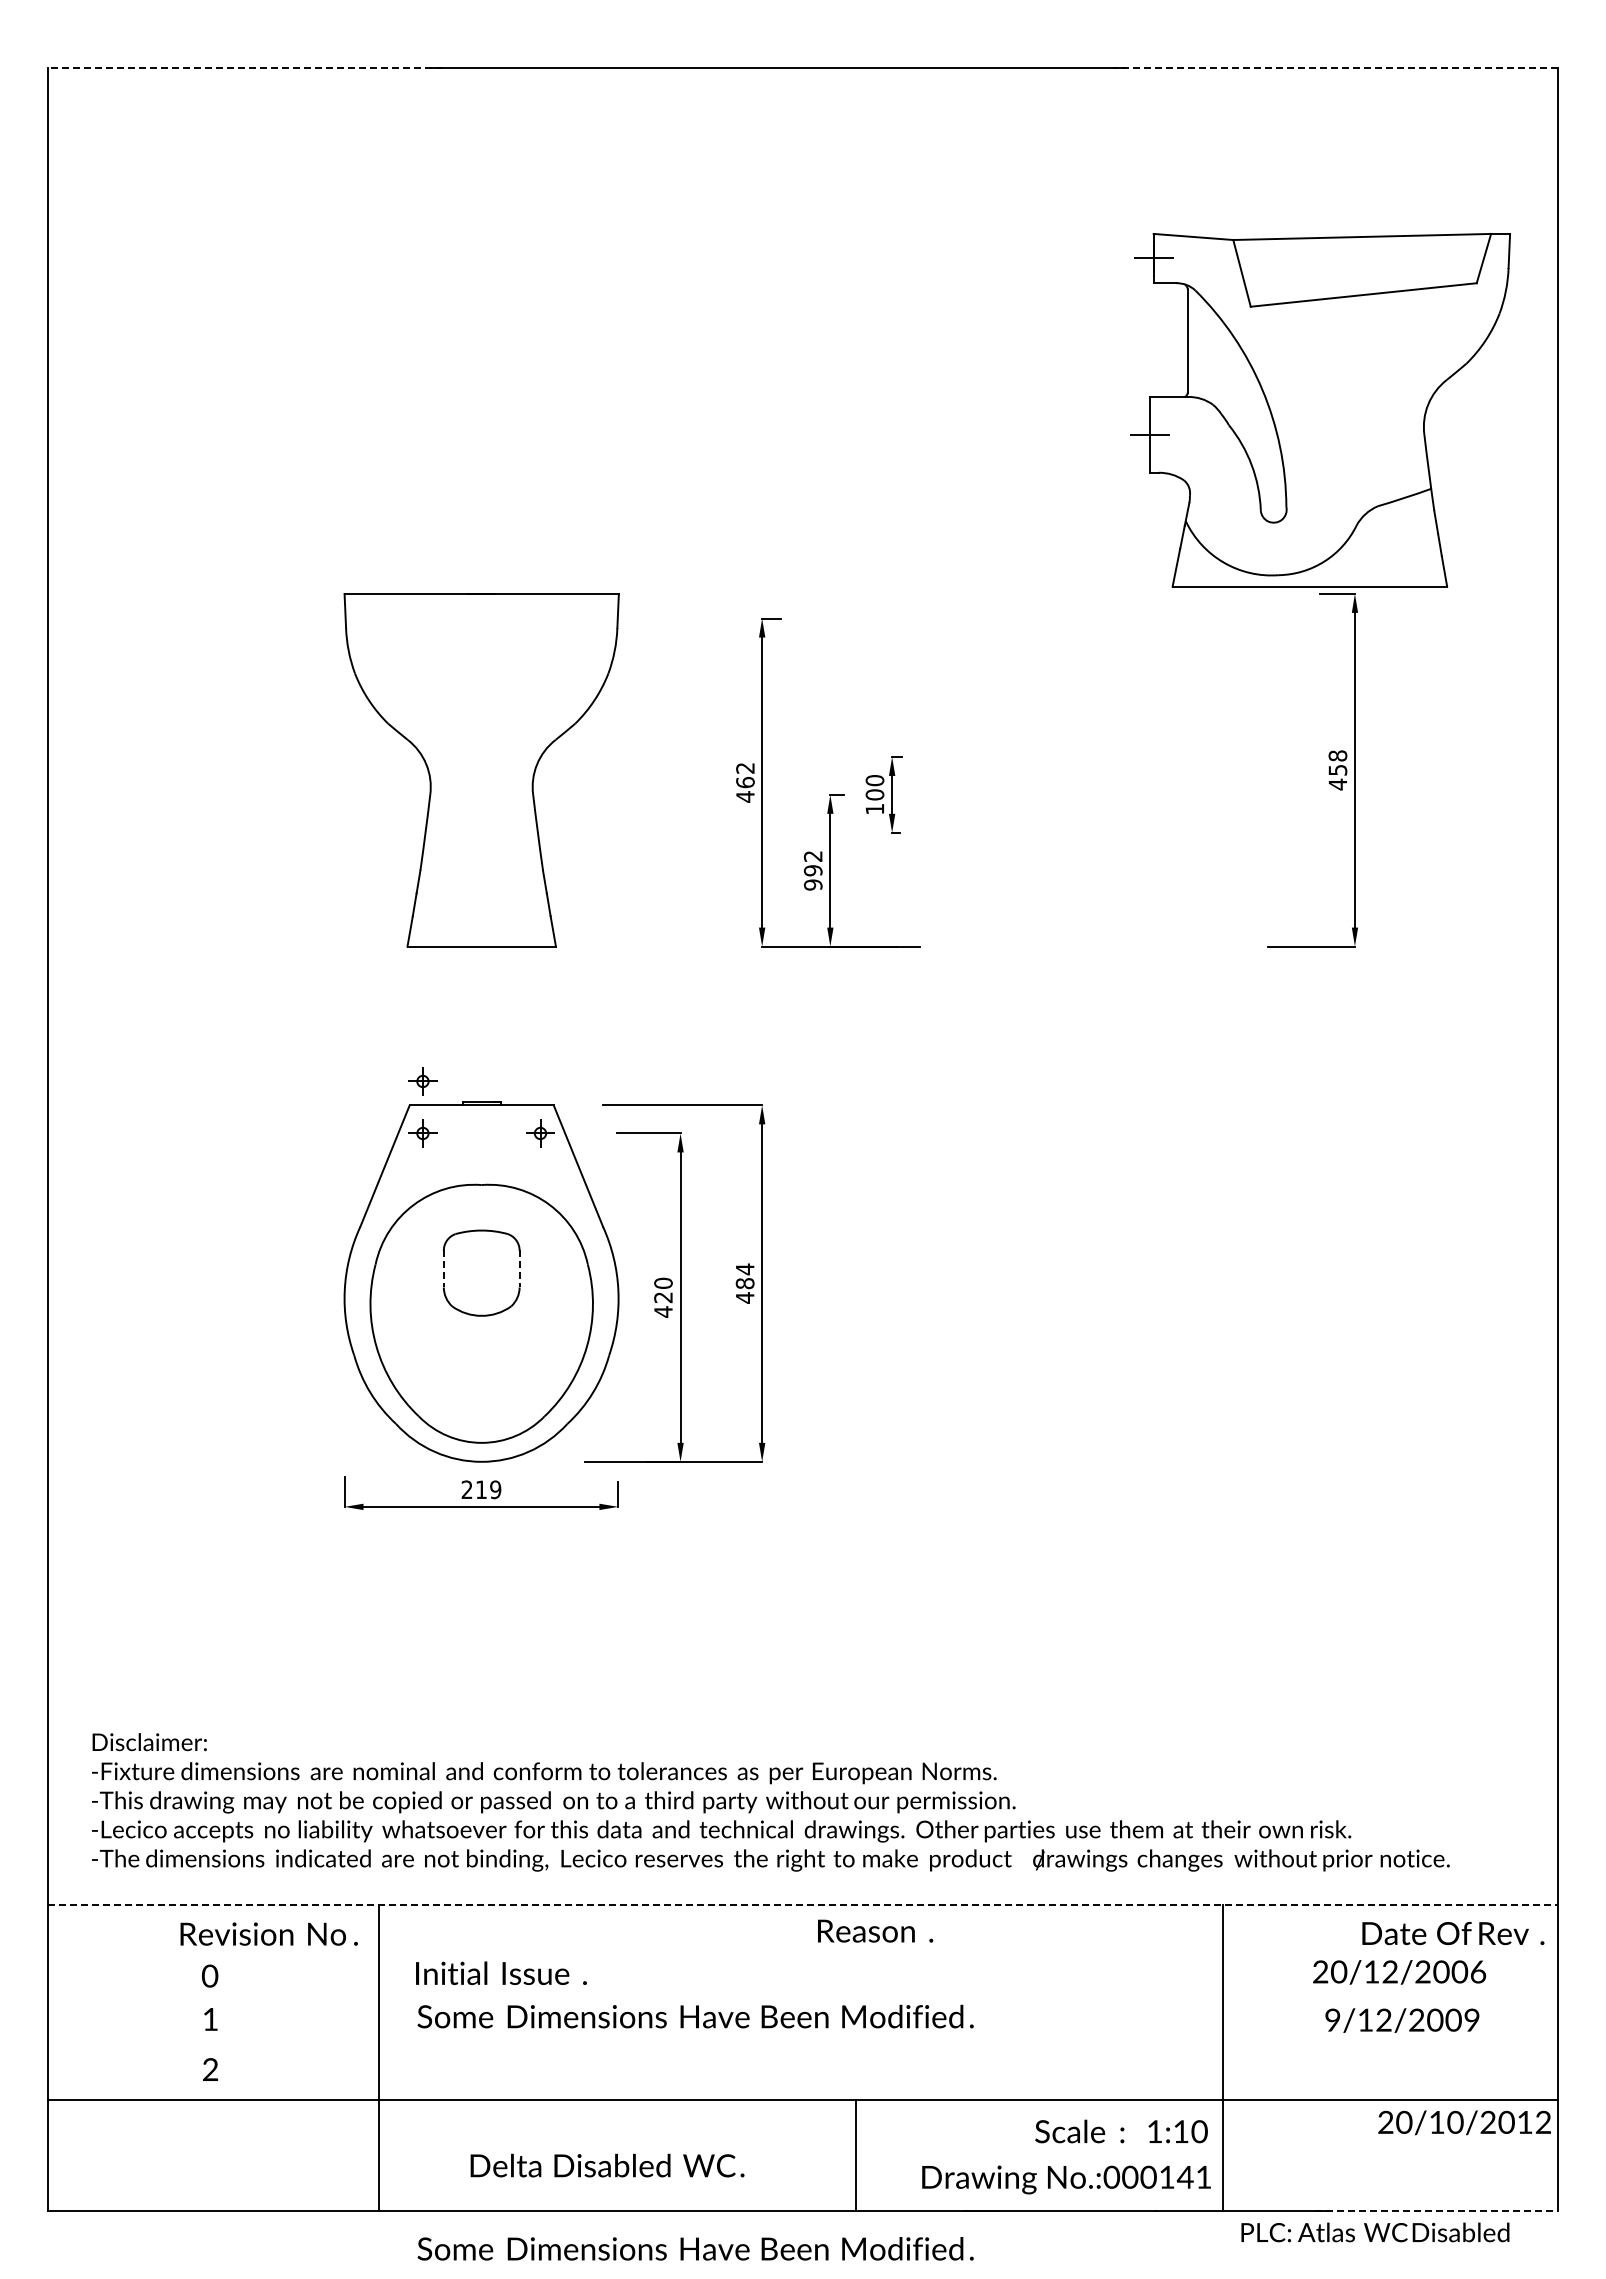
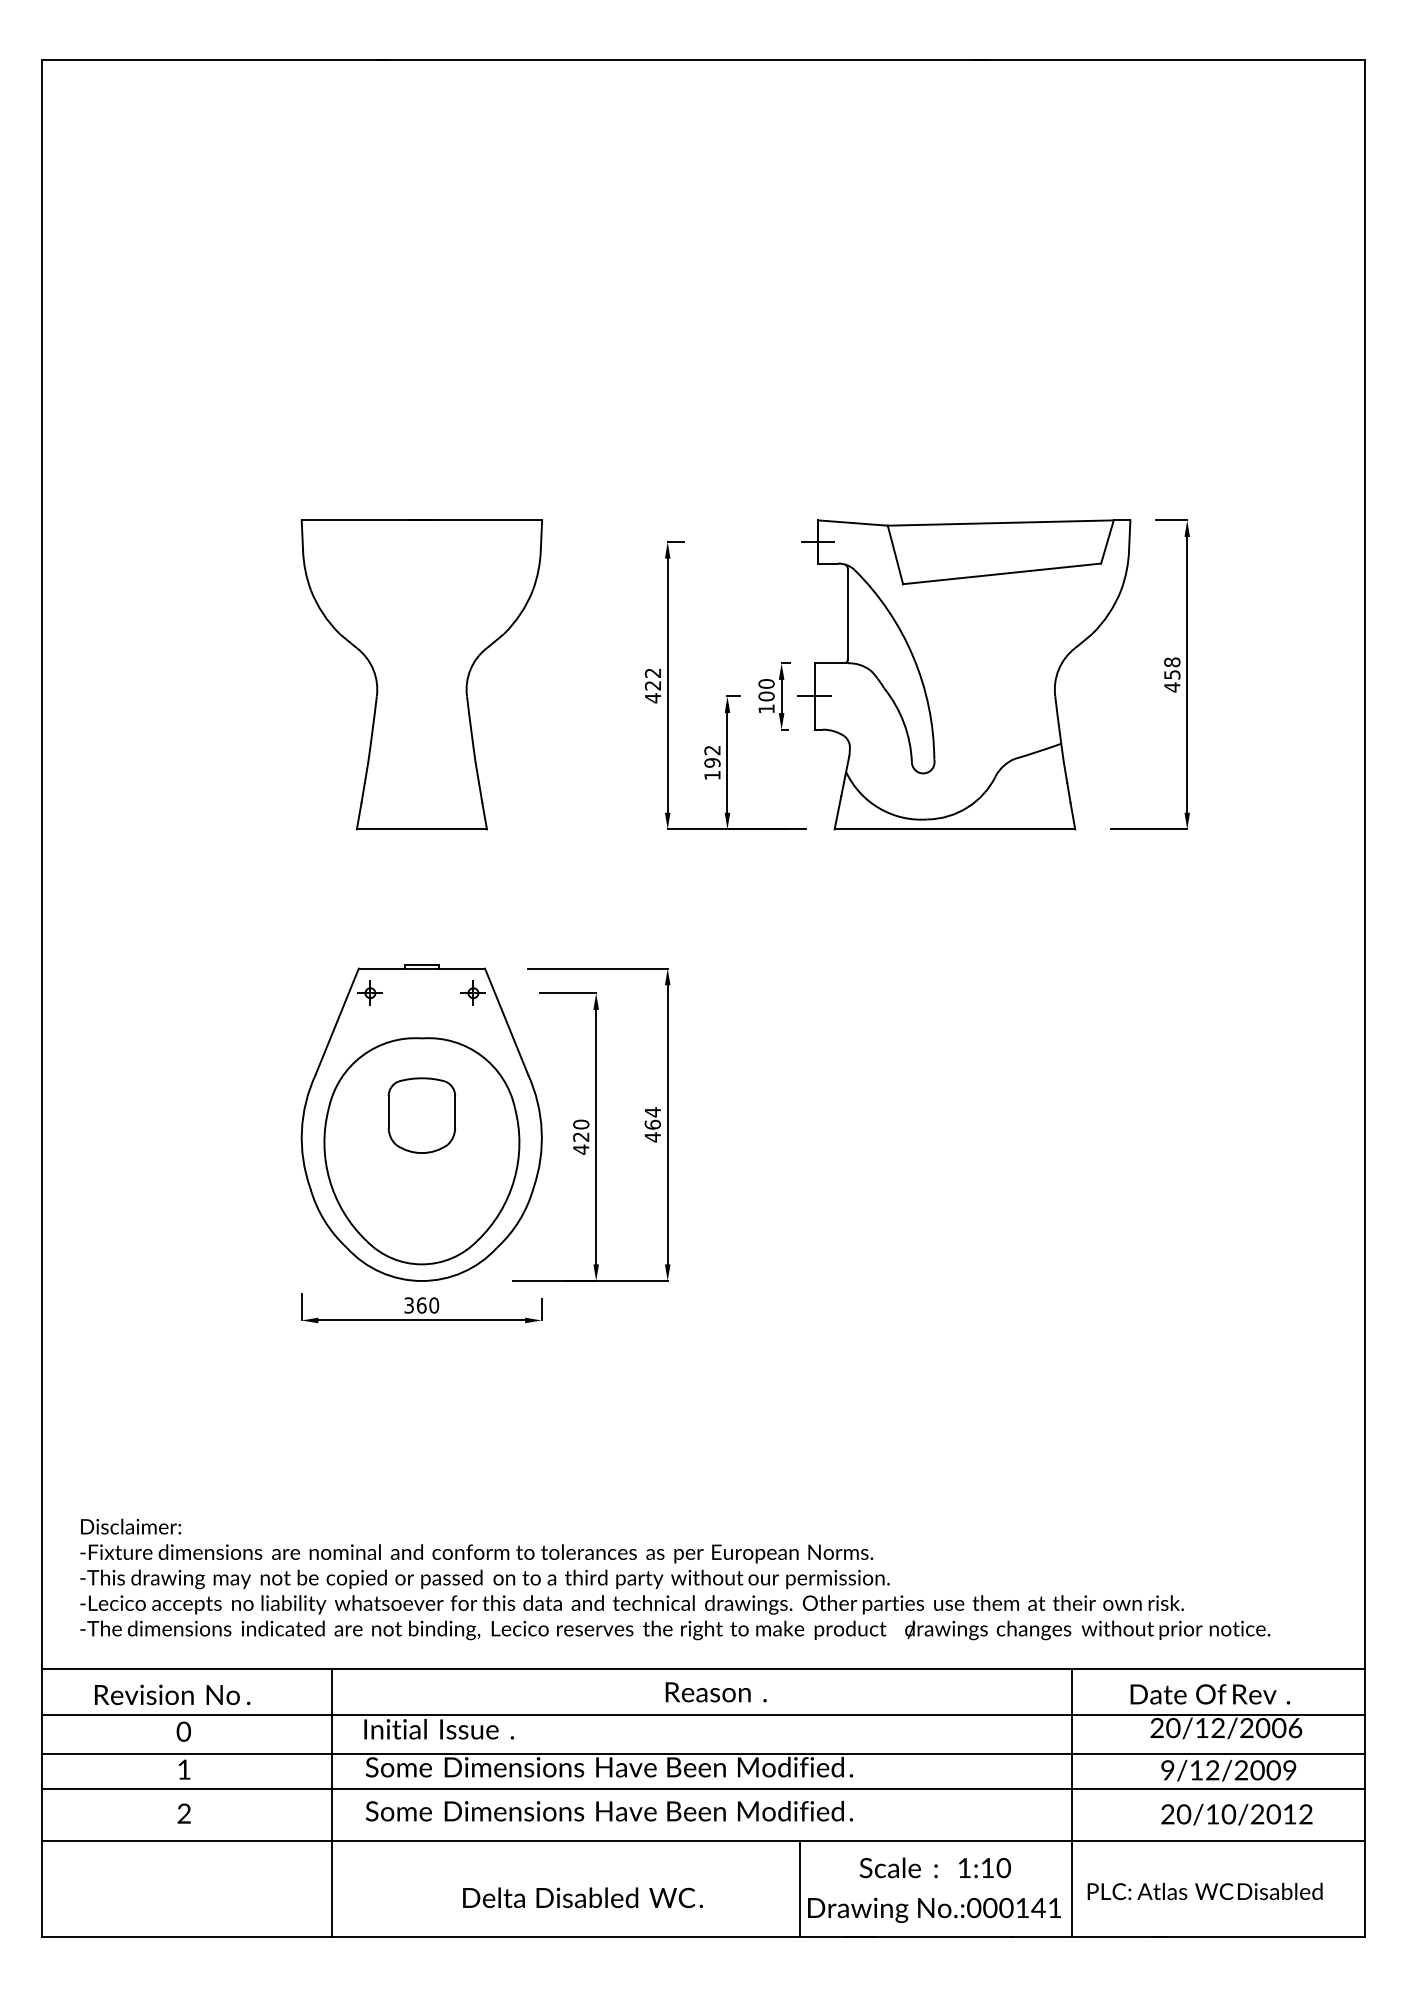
line: (245, 68) -> (214, 59), dashed -> solid
line: (1335, 68) -> (1170, 59), dashed -> solid
part: (1320, 410) -> (964, 675), moved
text: (745, 782) -> (653, 685), 462 -> 422
text: (812, 884) -> (711, 775), 992 -> 192
part: (422, 1081) -> (370, 947), removed
line: (443, 1268) -> (388, 1111), dashed -> solid
line: (519, 1268) -> (455, 1111), dashed -> solid
text: (744, 1283) -> (652, 1124), 484 -> 464
text: (481, 1489) -> (421, 1305), 219 -> 360
line: (802, 1904) -> (703, 1668), dashed -> solid
text: (875, 1930) -> (716, 1691), moved
text: (268, 1933) -> (171, 1694), moved
text: (1453, 1933) -> (1210, 1694), moved
line: (802, 1956) -> (703, 1714), added
line: (802, 2001) -> (703, 1753), added
line: (802, 2041) -> (703, 1789), added
text: (1464, 2122) -> (1236, 1814), moved
text: (1121, 2131) -> (935, 1867), moved
line: (855, 2155) -> (799, 1888), moved
text: (607, 2165) -> (582, 1897), moved
line: (1436, 2210) -> (1258, 1937), dashed -> solid
text: (1375, 2232) -> (1205, 1891), moved
text: (695, 2248) -> (609, 1810), moved

